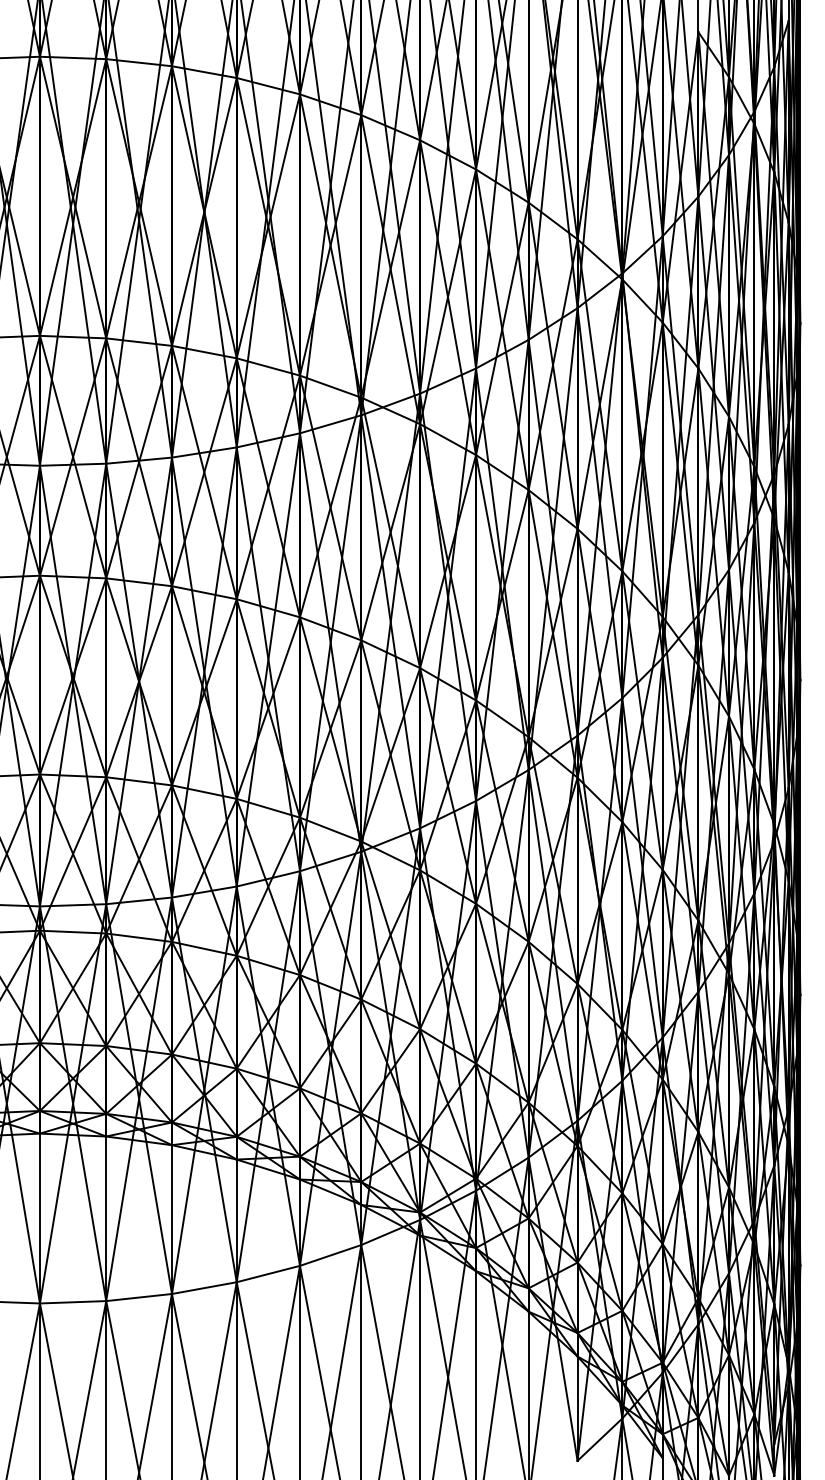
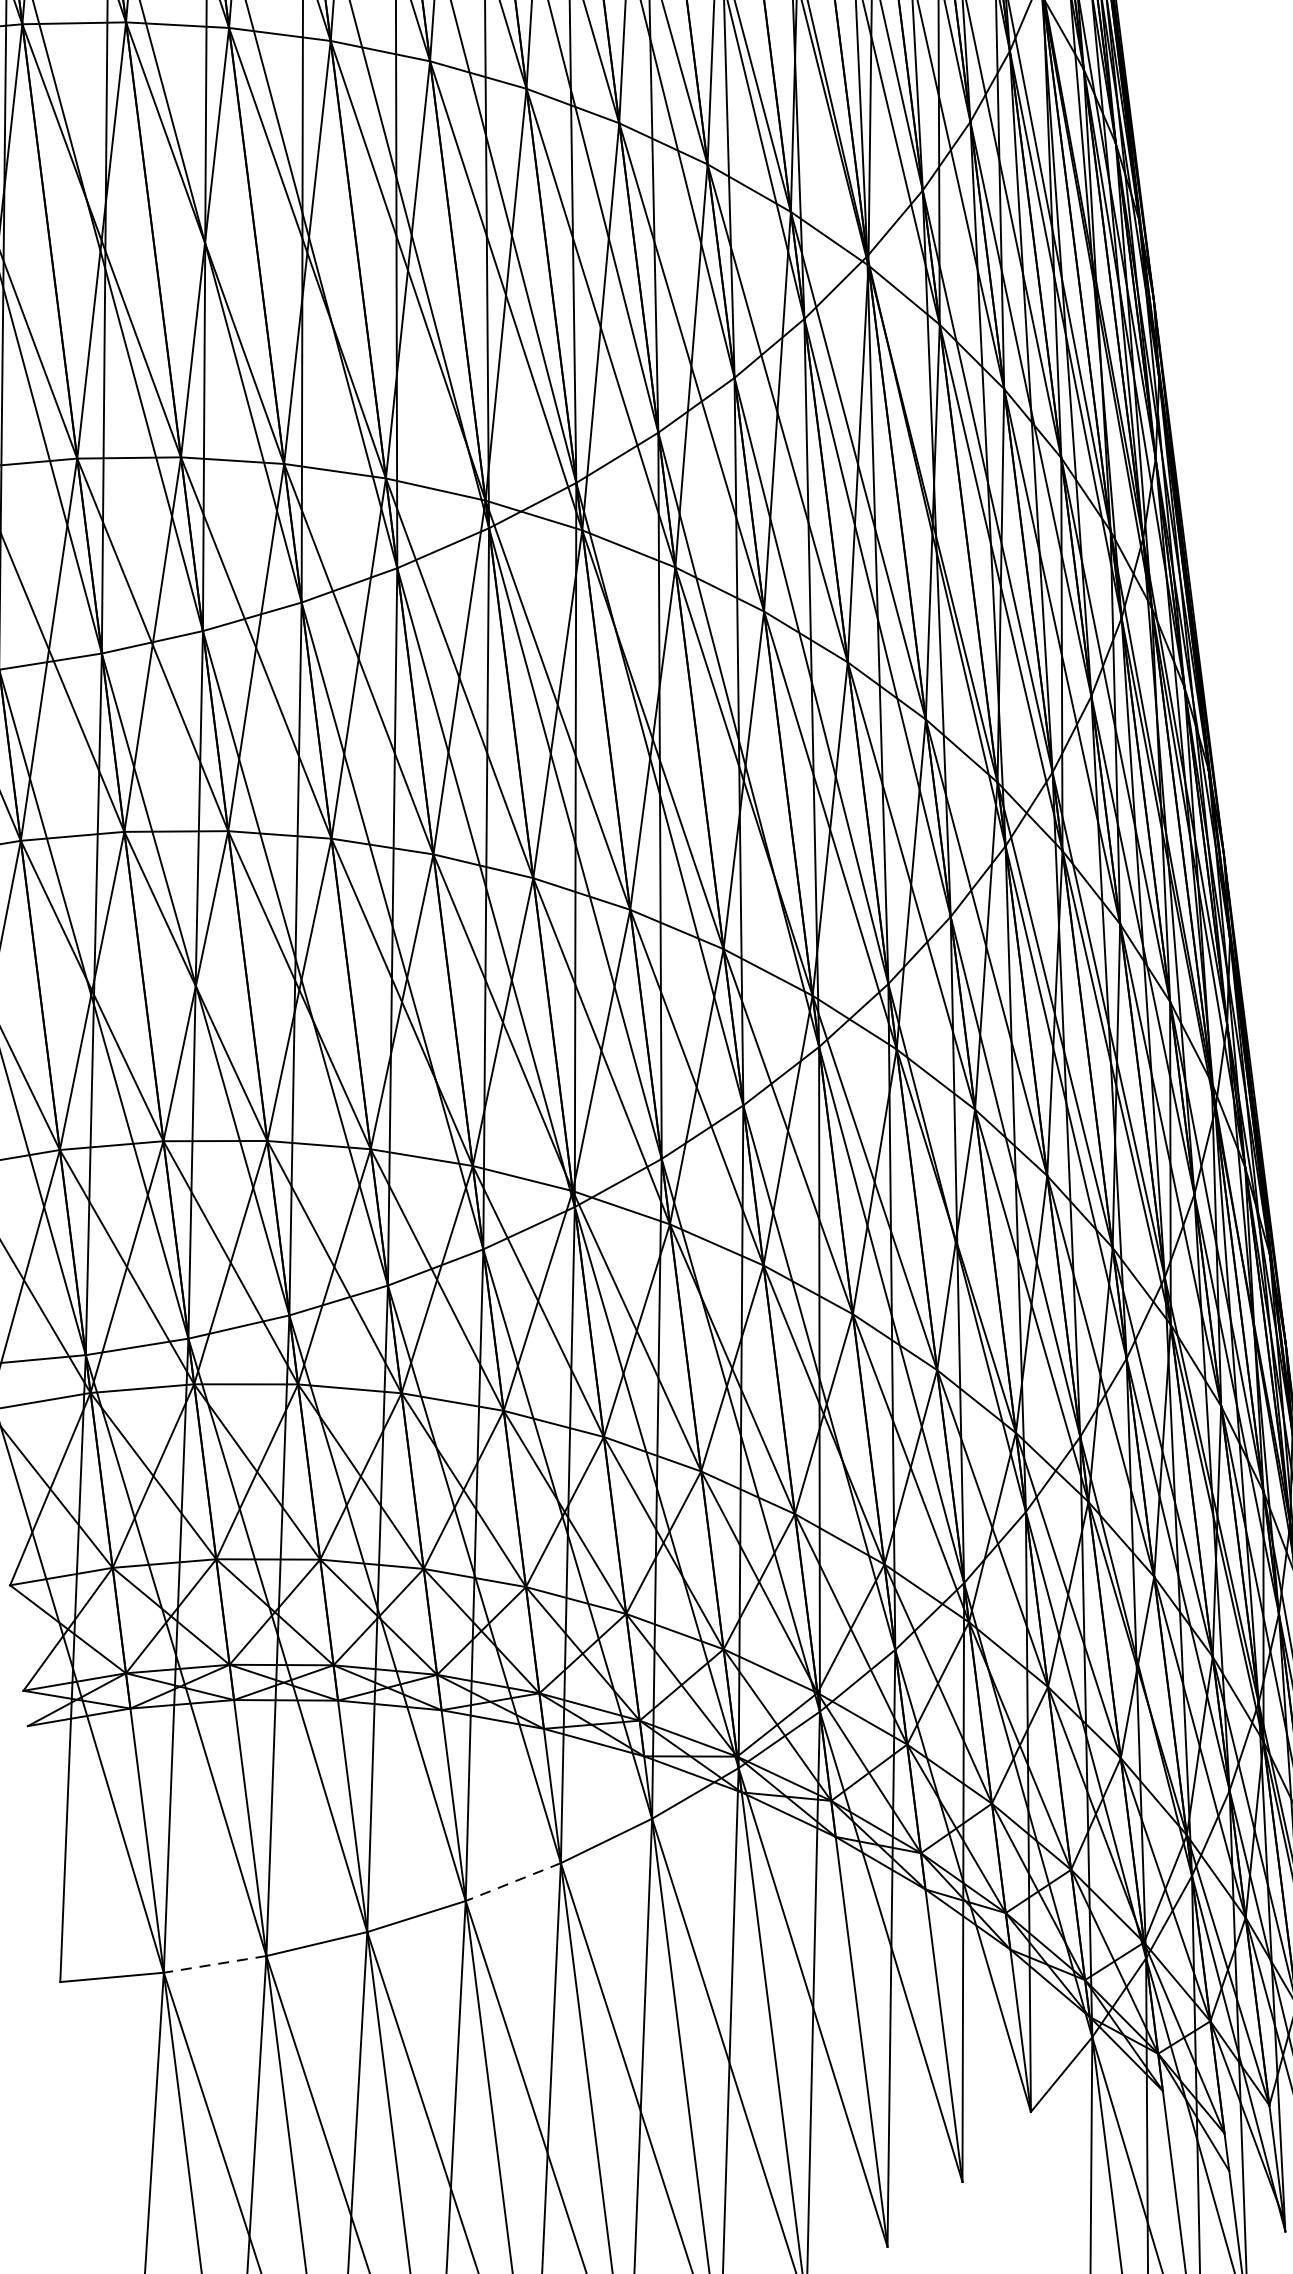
line: (268, 1274) -> (513, 1882), solid -> dashed
line: (72, 1302) -> (214, 1964), solid -> dashed

